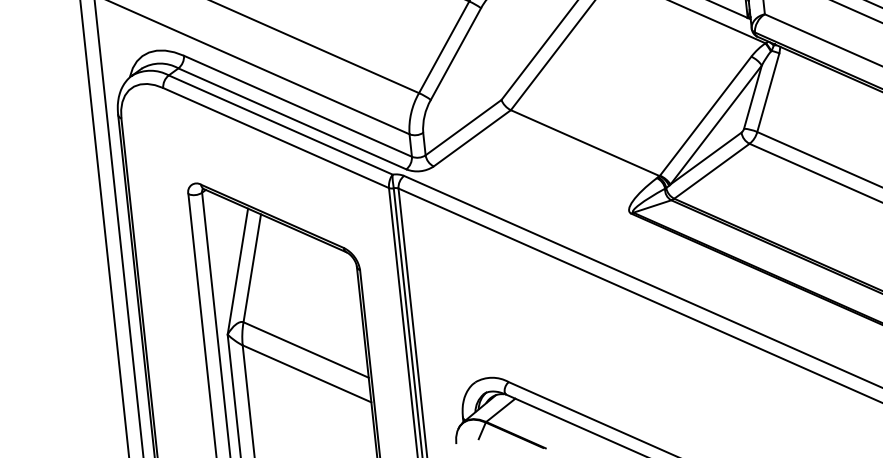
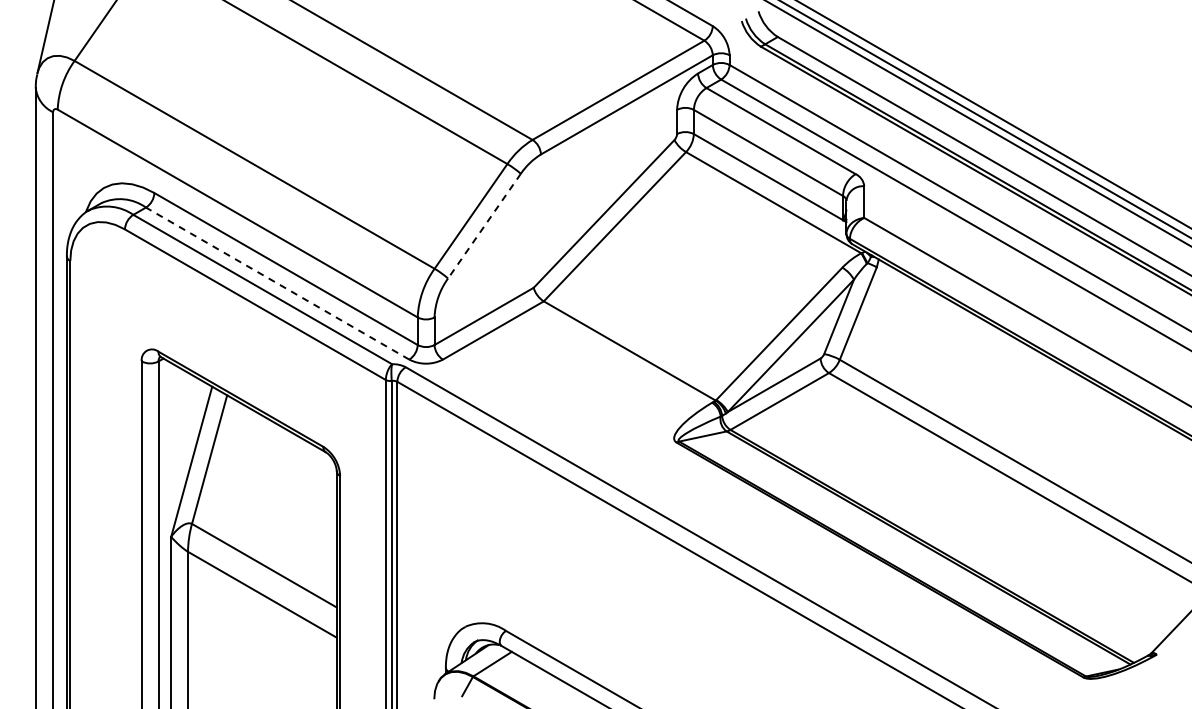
line: (456, 54) -> (484, 226), solid -> dashed
line: (292, 118) -> (277, 283), solid -> dashed

